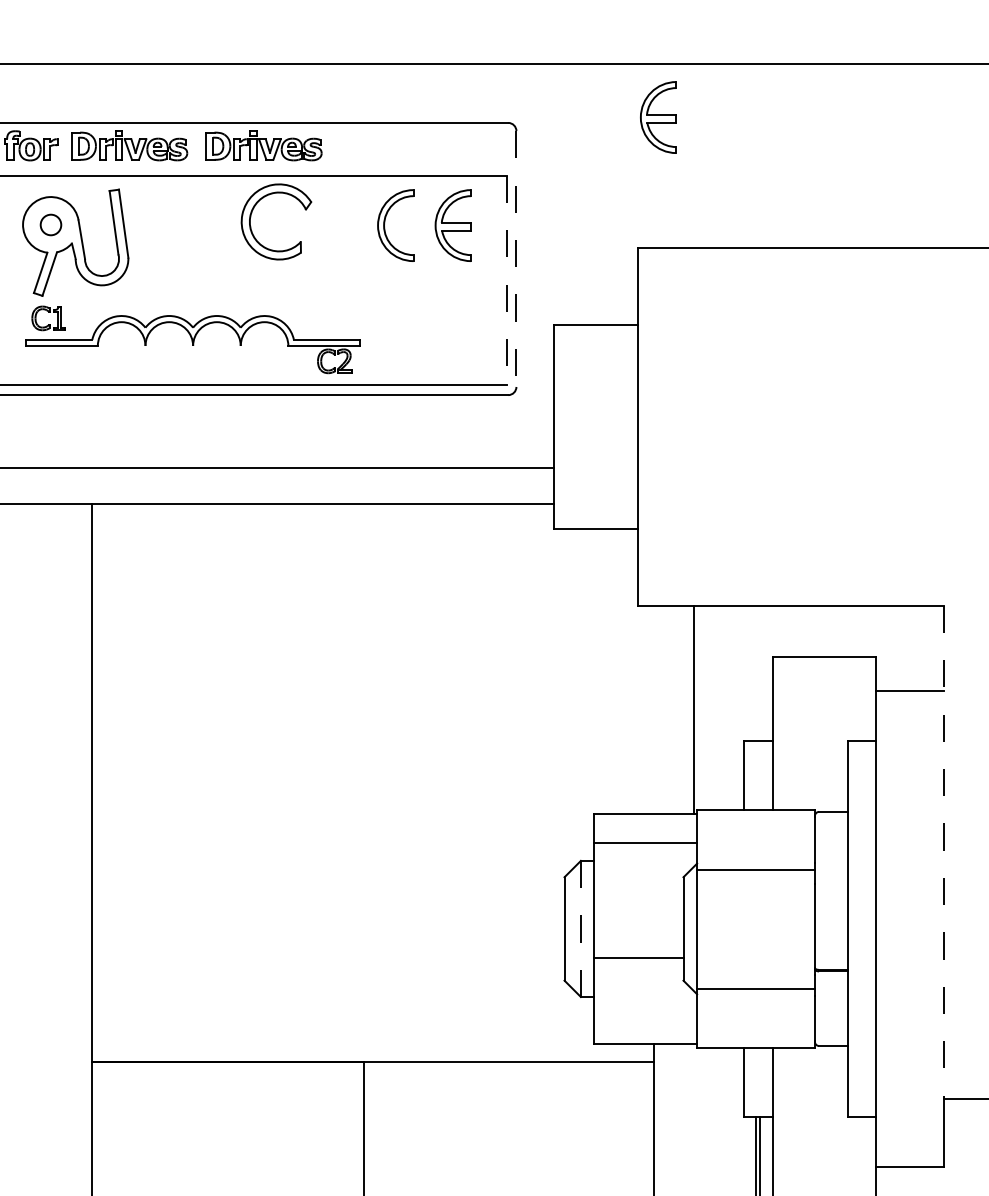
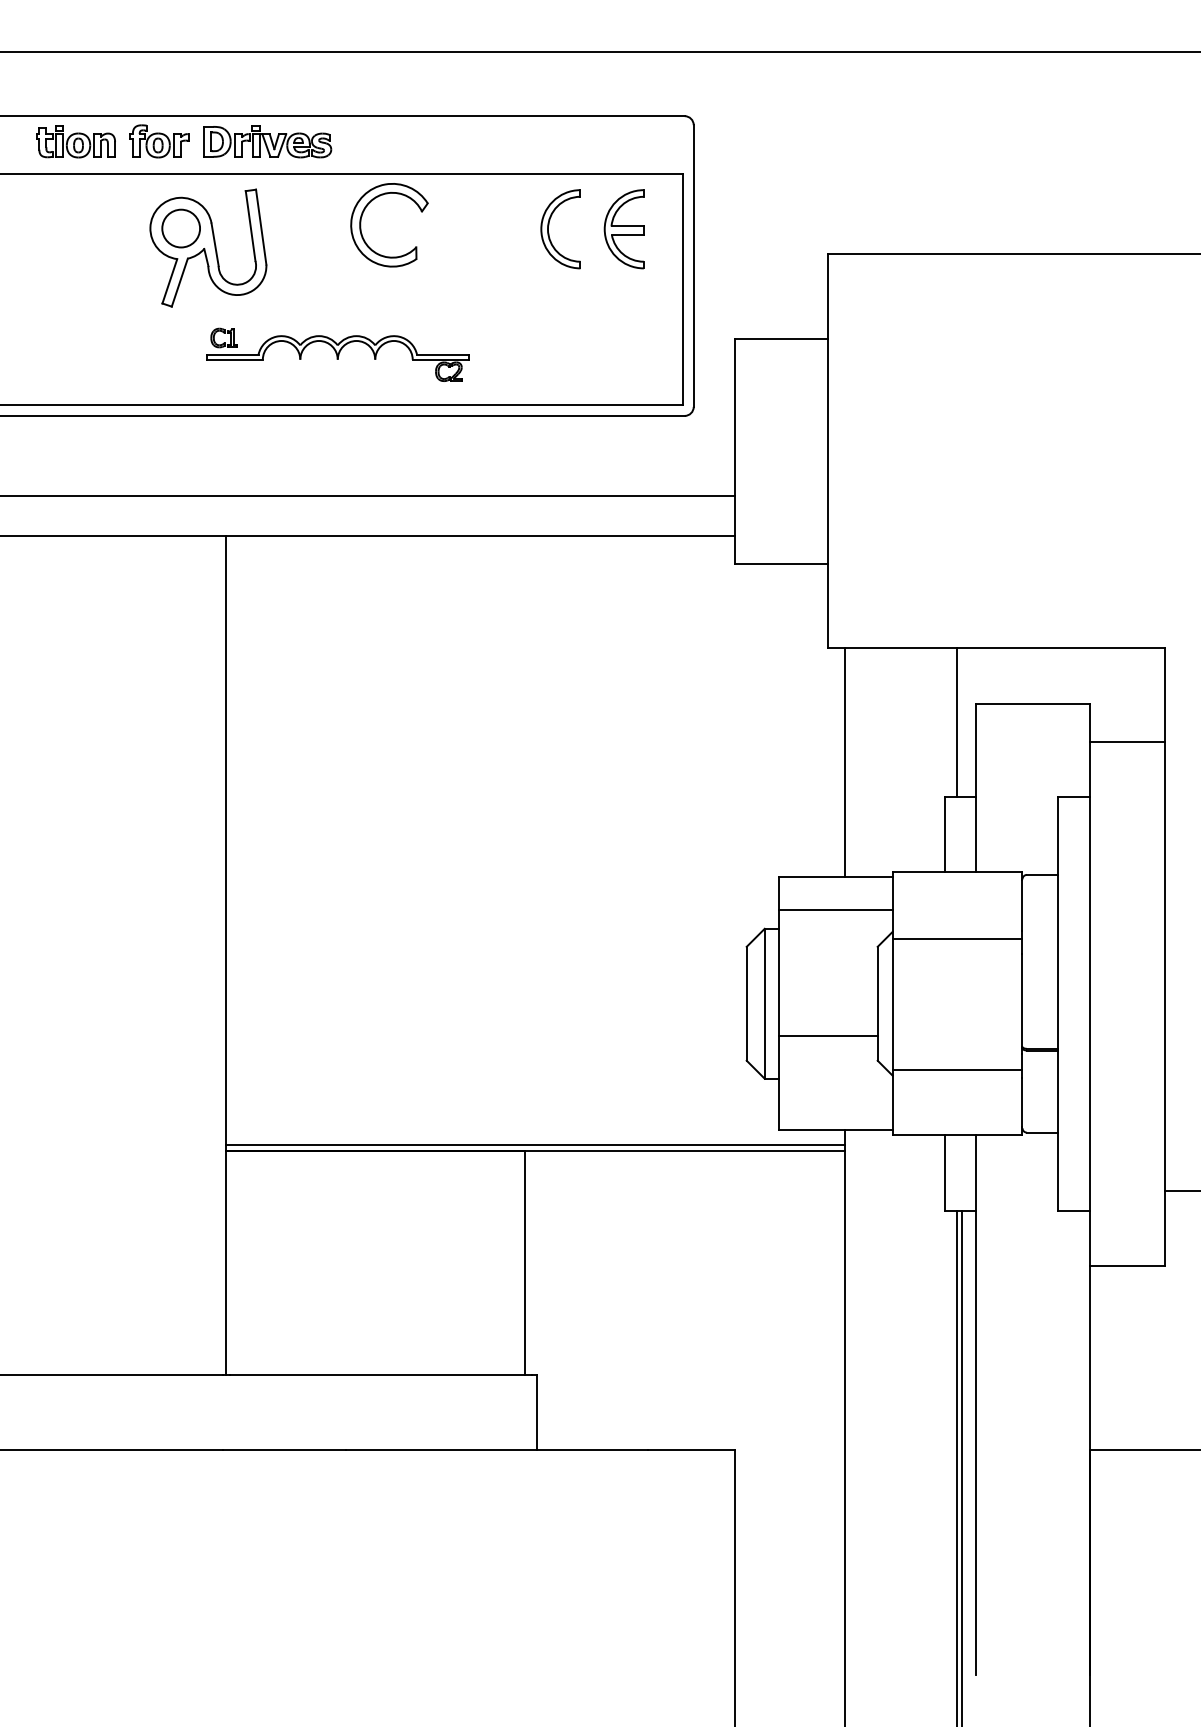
part: (657, 117) -> (849, 110), removed
part: (263, 145) -> (415, 141), removed
part: (251, 222) -> (361, 225), moved
circle: (51, 224) -> (181, 228), size x1.67
line: (516, 259) -> (693, 266), dashed -> solid
line: (506, 281) -> (682, 290), dashed -> solid
part: (192, 339) -> (337, 354), size x0.71
line: (755, 672) -> (957, 721), added
line: (693, 709) -> (844, 762), moved
line: (943, 852) -> (1164, 919), dashed -> solid
line: (580, 928) -> (764, 1003), dashed -> solid
line: (372, 1056) -> (535, 1144), added

